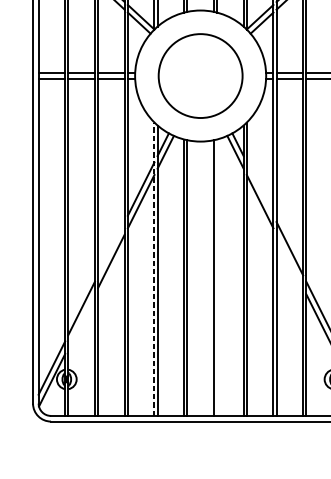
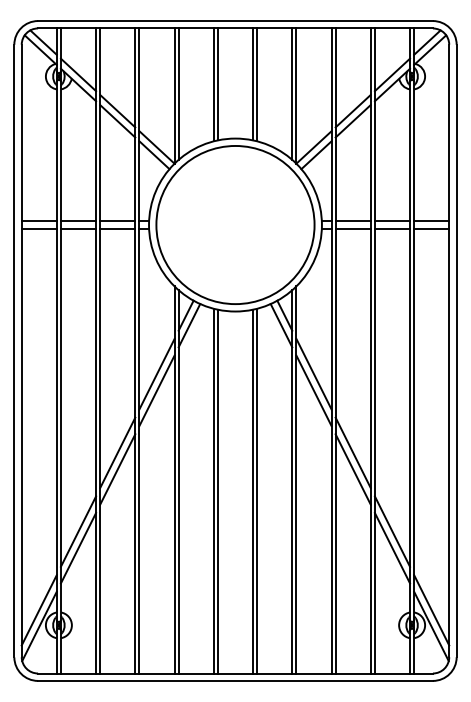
circle: (200, 75) -> (235, 224), size x1.43
line: (259, 189) -> (313, 374), added
line: (111, 248) -> (117, 452), added
line: (289, 261) -> (352, 469), added
line: (154, 269) -> (174, 480), dashed -> solid
line: (217, 277) -> (257, 490), added
line: (81, 321) -> (78, 548), added

